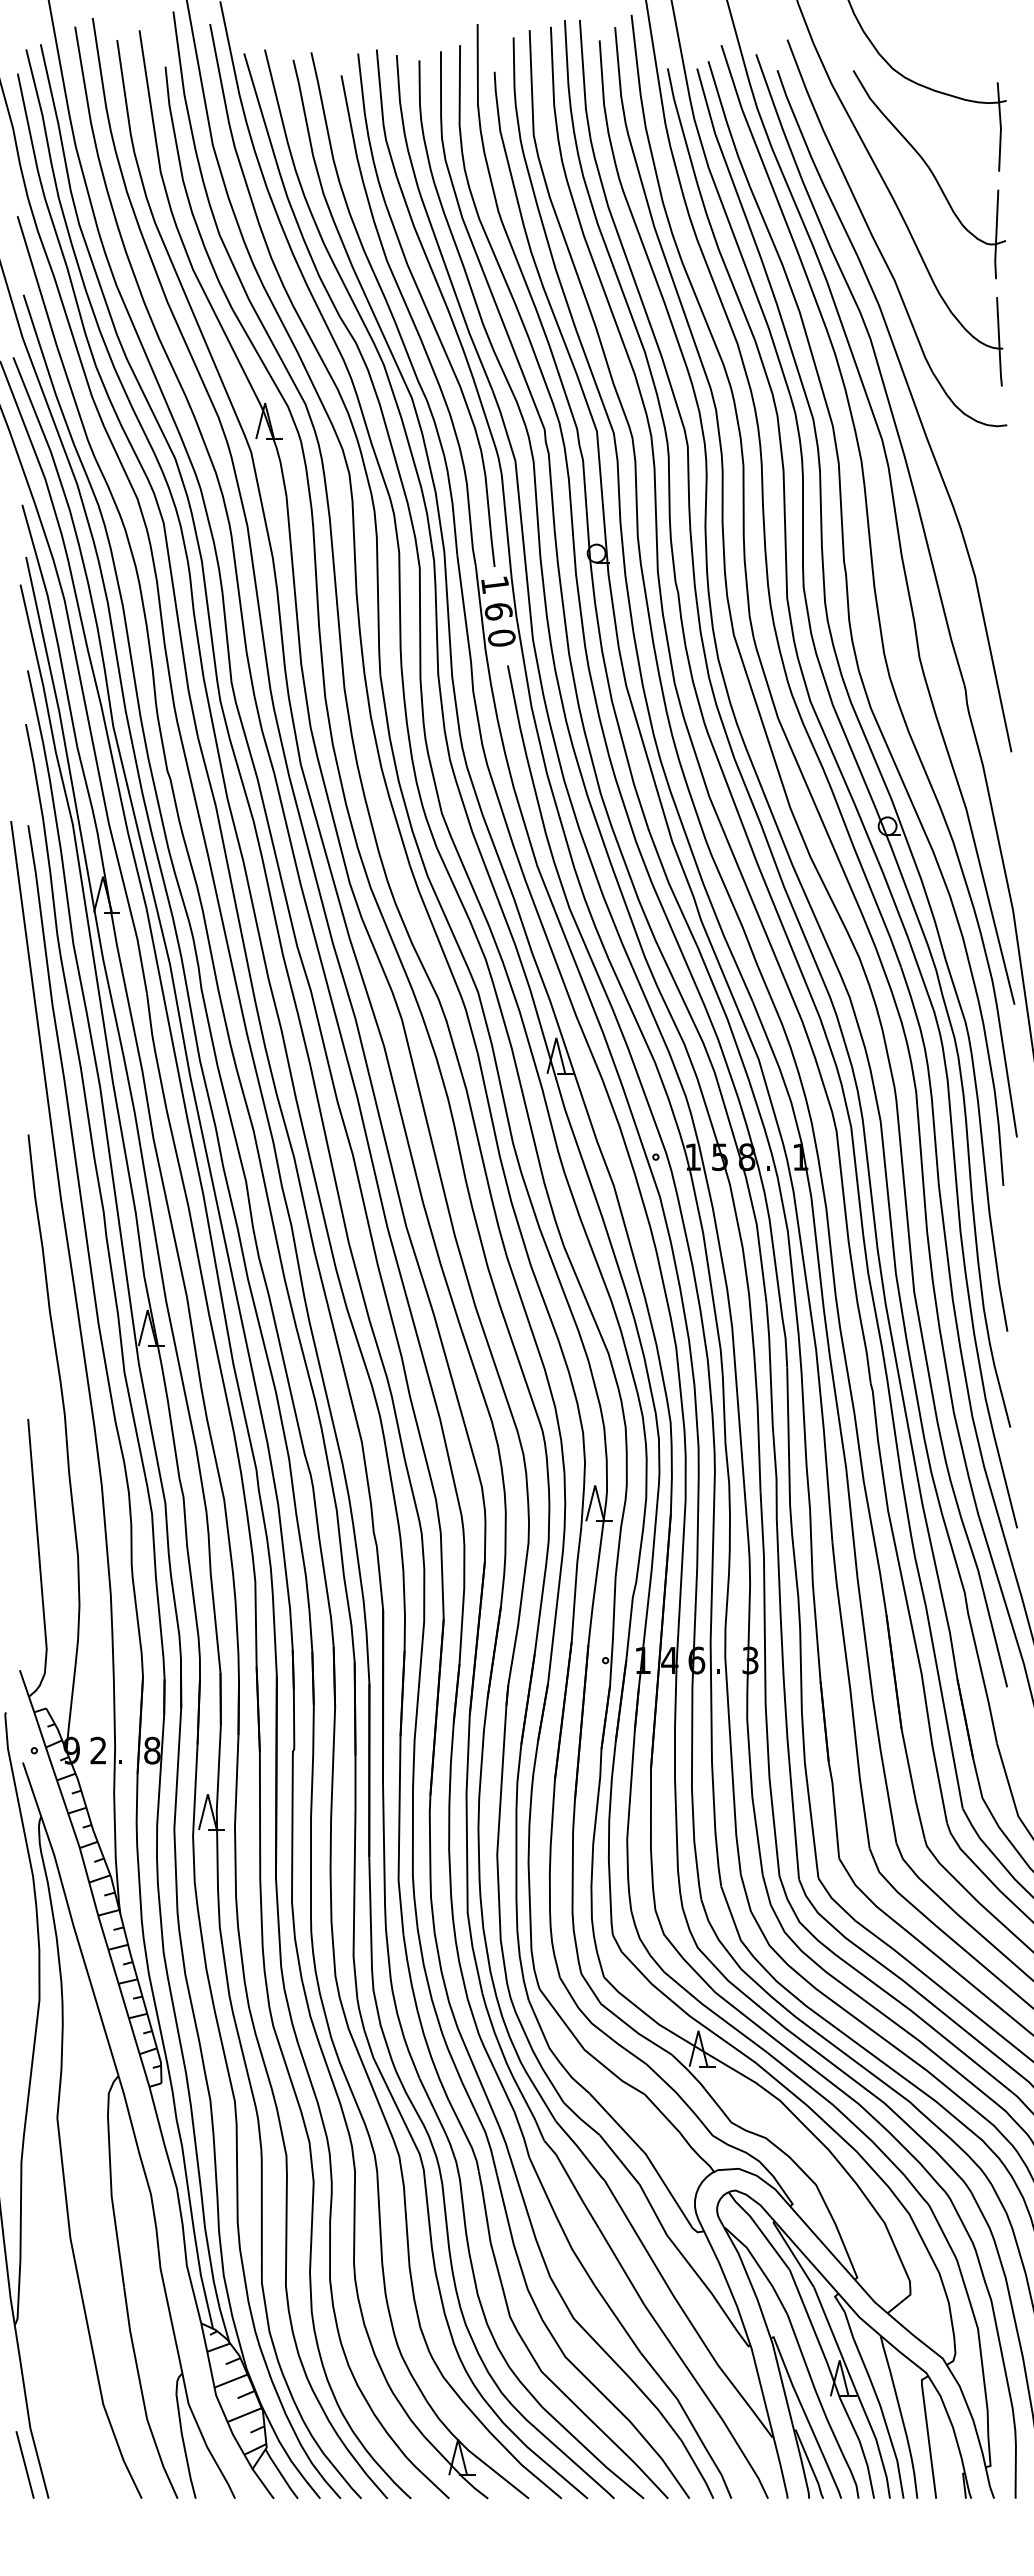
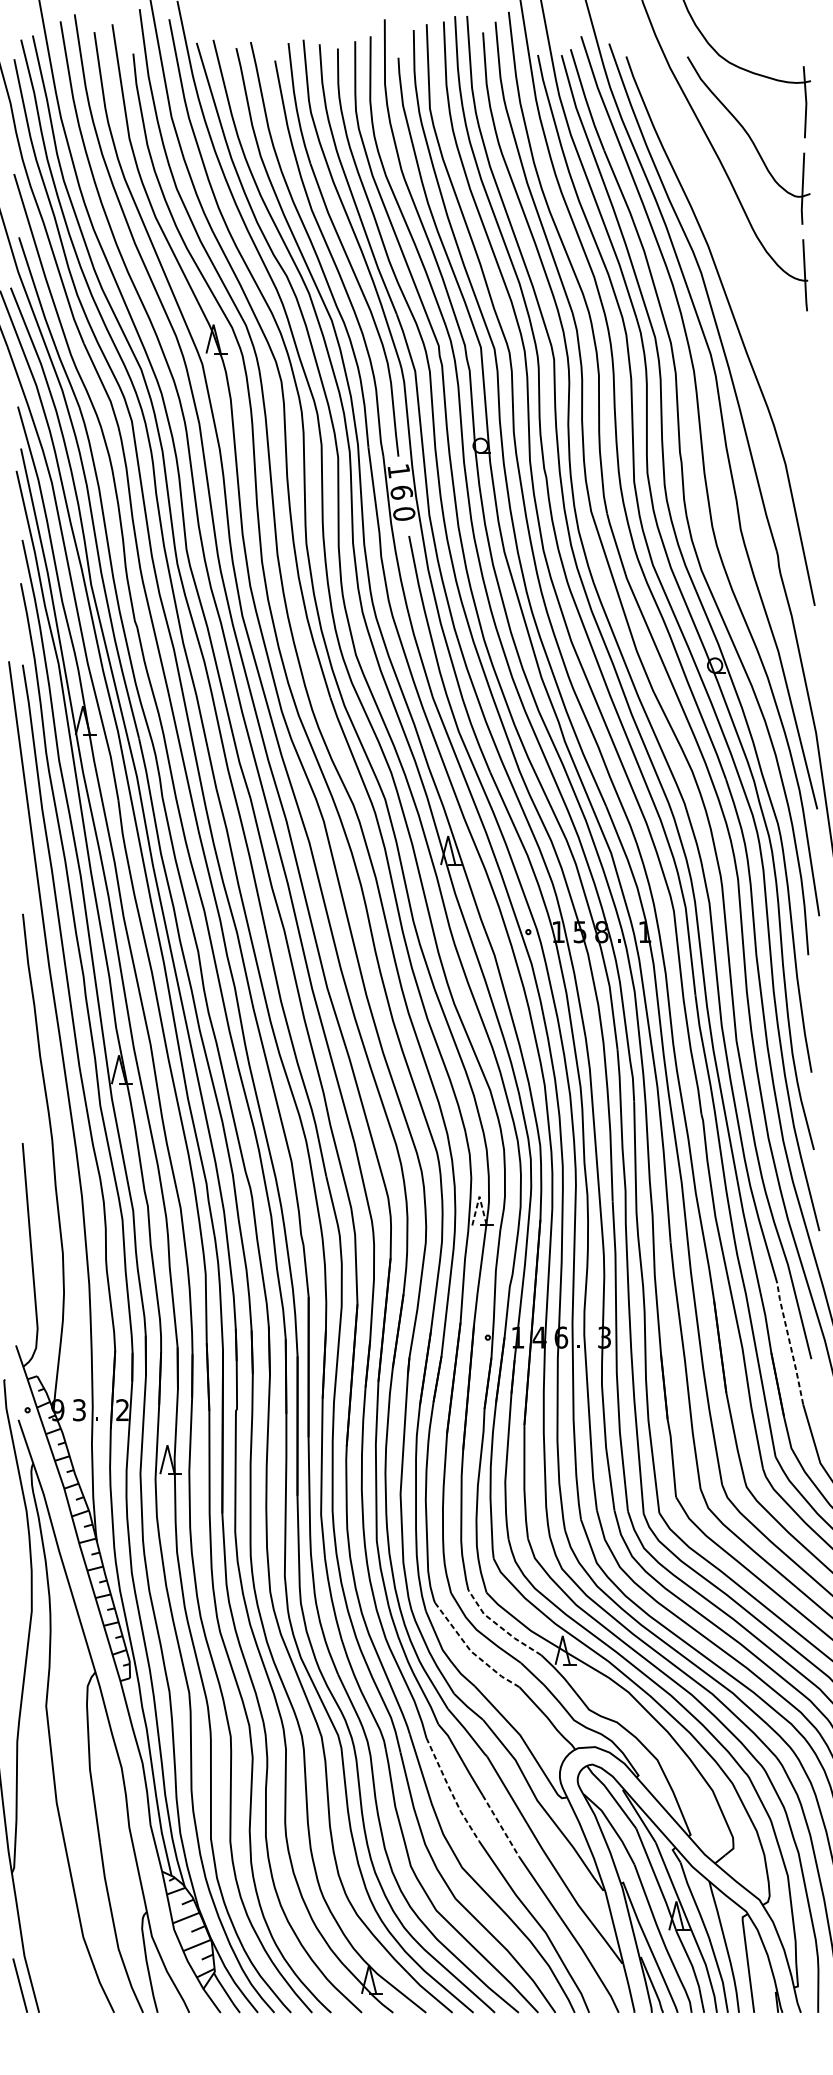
part: (877, 243) -> (706, 196), removed
line: (595, 1485) -> (479, 1196), solid -> dashed
line: (980, 1668) -> (789, 1344), solid -> dashed
text: (98, 1750) -> (79, 1410), 2 -> 3
text: (152, 1750) -> (122, 1410), 8 -> 2
line: (620, 2019) -> (499, 1626), solid -> dashed
line: (584, 2049) -> (470, 1650), solid -> dashed
line: (559, 2223) -> (450, 1791), solid -> dashed
line: (621, 2266) -> (500, 1825), solid -> dashed

